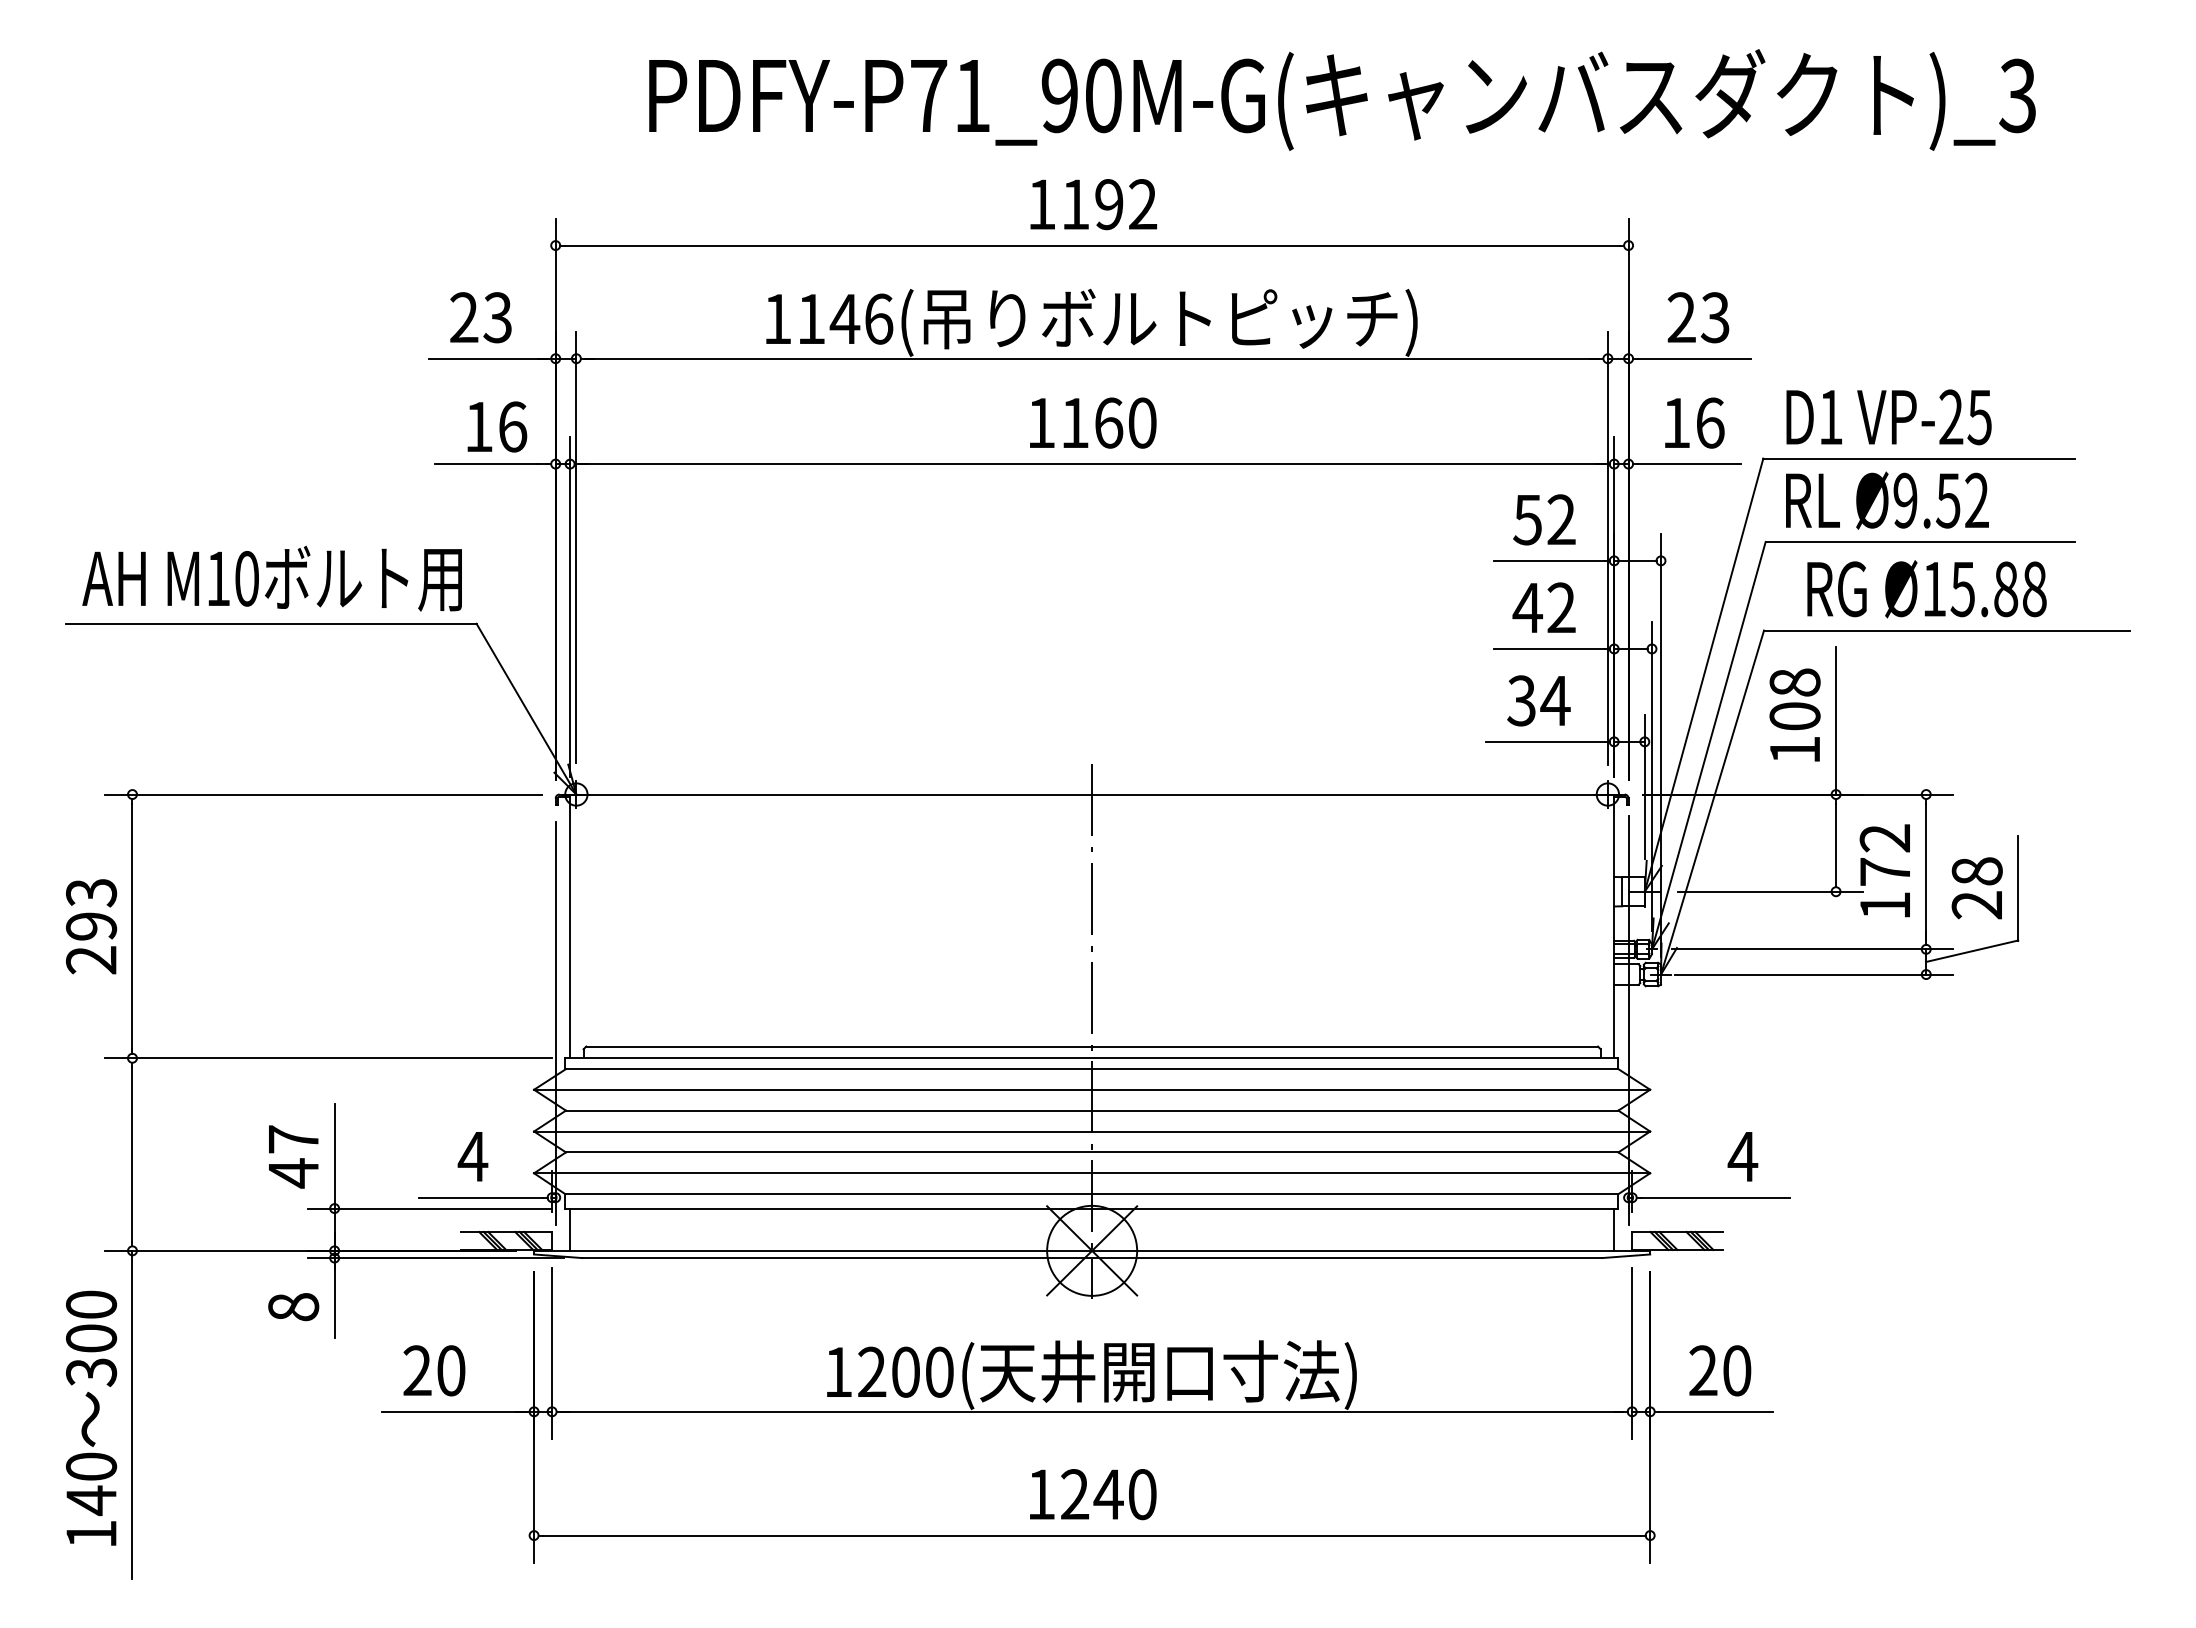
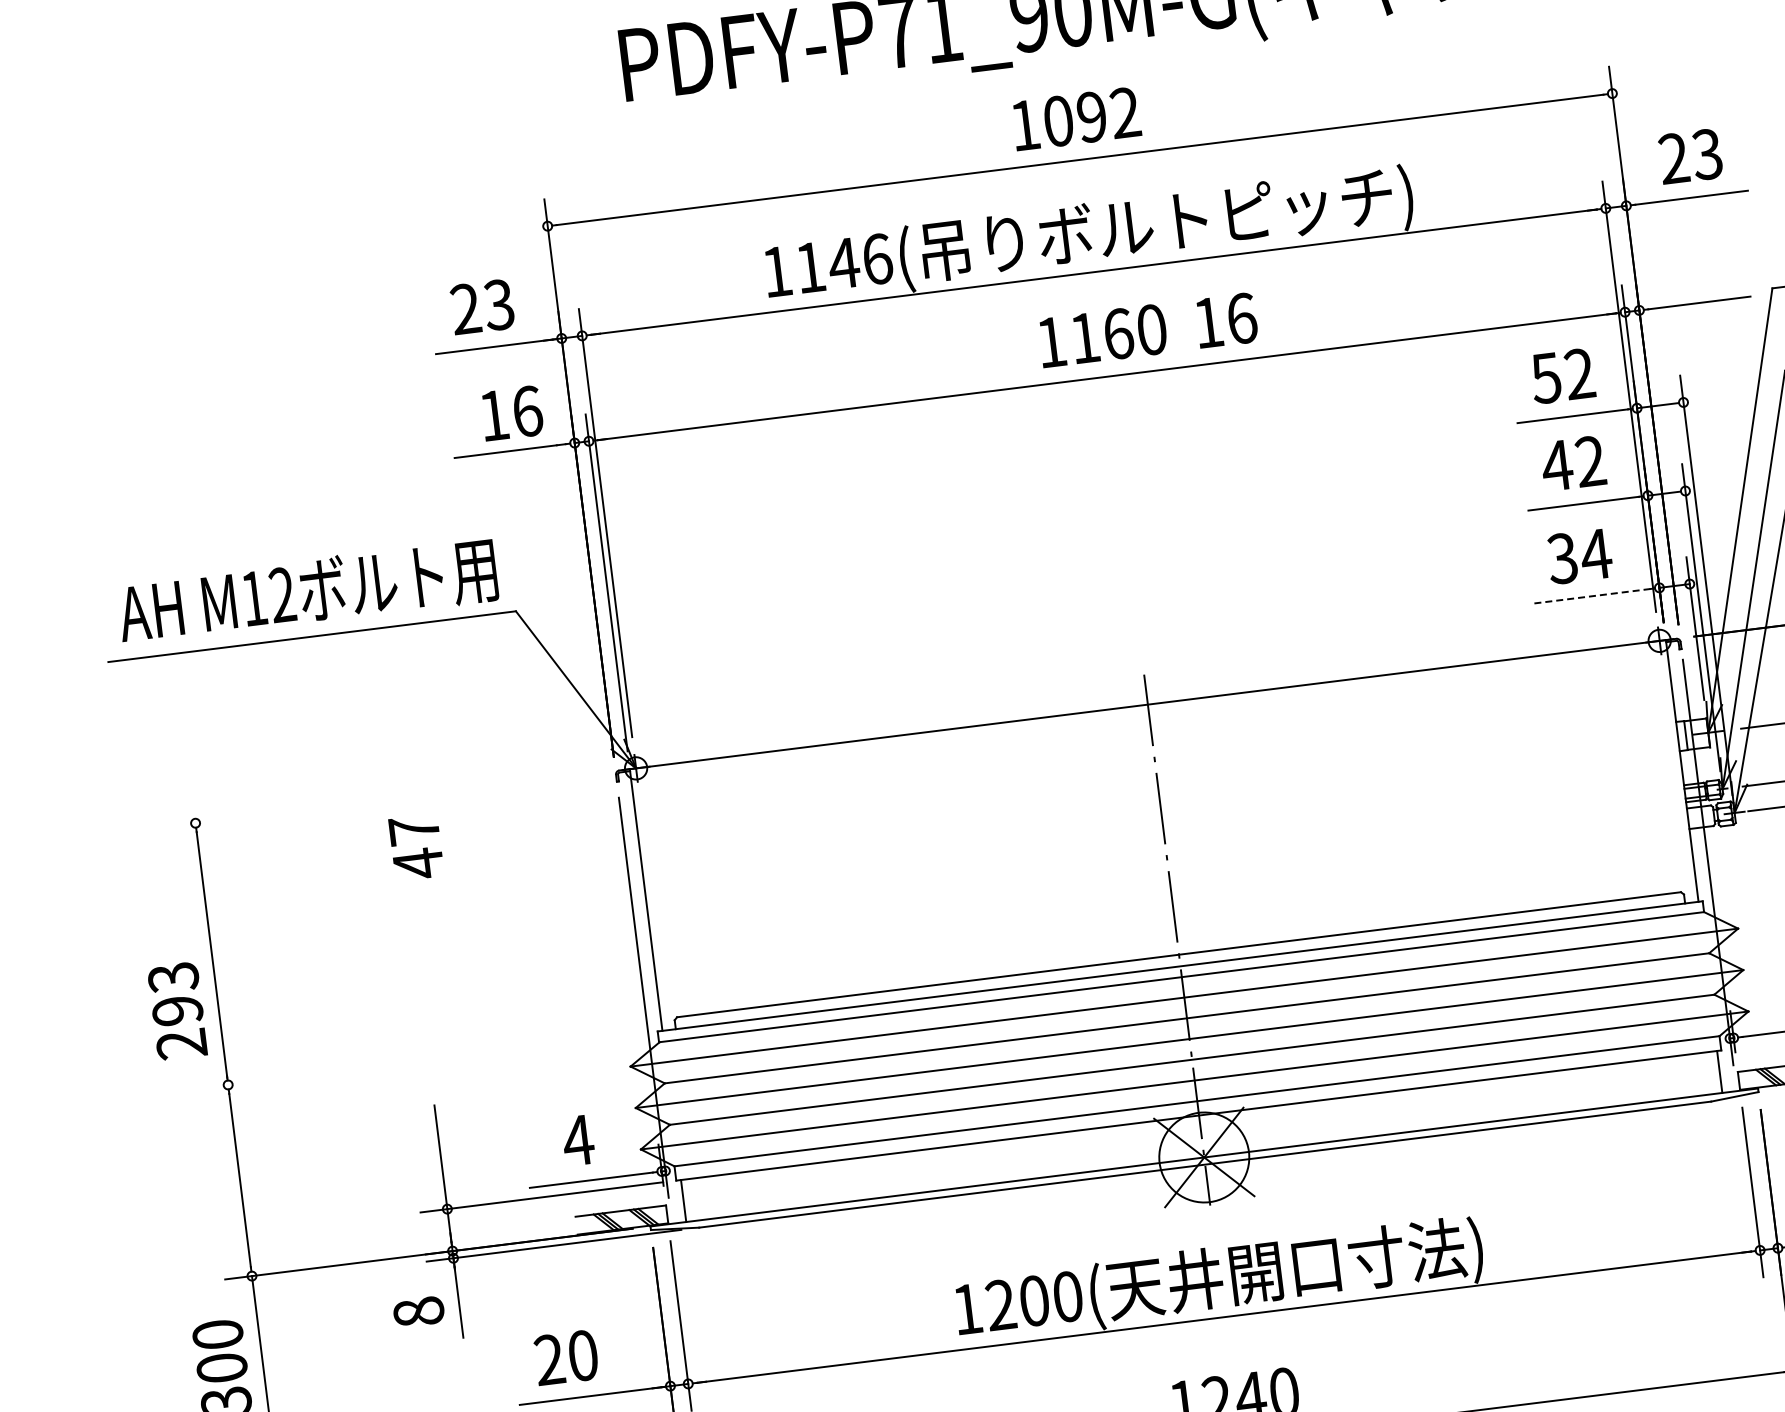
text: (1075, 204) -> (1058, 121), 1192 -> 1092
text: (1694, 422) -> (1226, 319), moved
text: (246, 578) -> (282, 594), M10 -> M12
line: (1545, 741) -> (1591, 595), solid -> dashed
line: (323, 794) -> (385, 799), removed
text: (91, 926) -> (177, 1010), moved
line: (328, 1058) -> (422, 1060), removed
text: (293, 1156) -> (416, 847), moved

